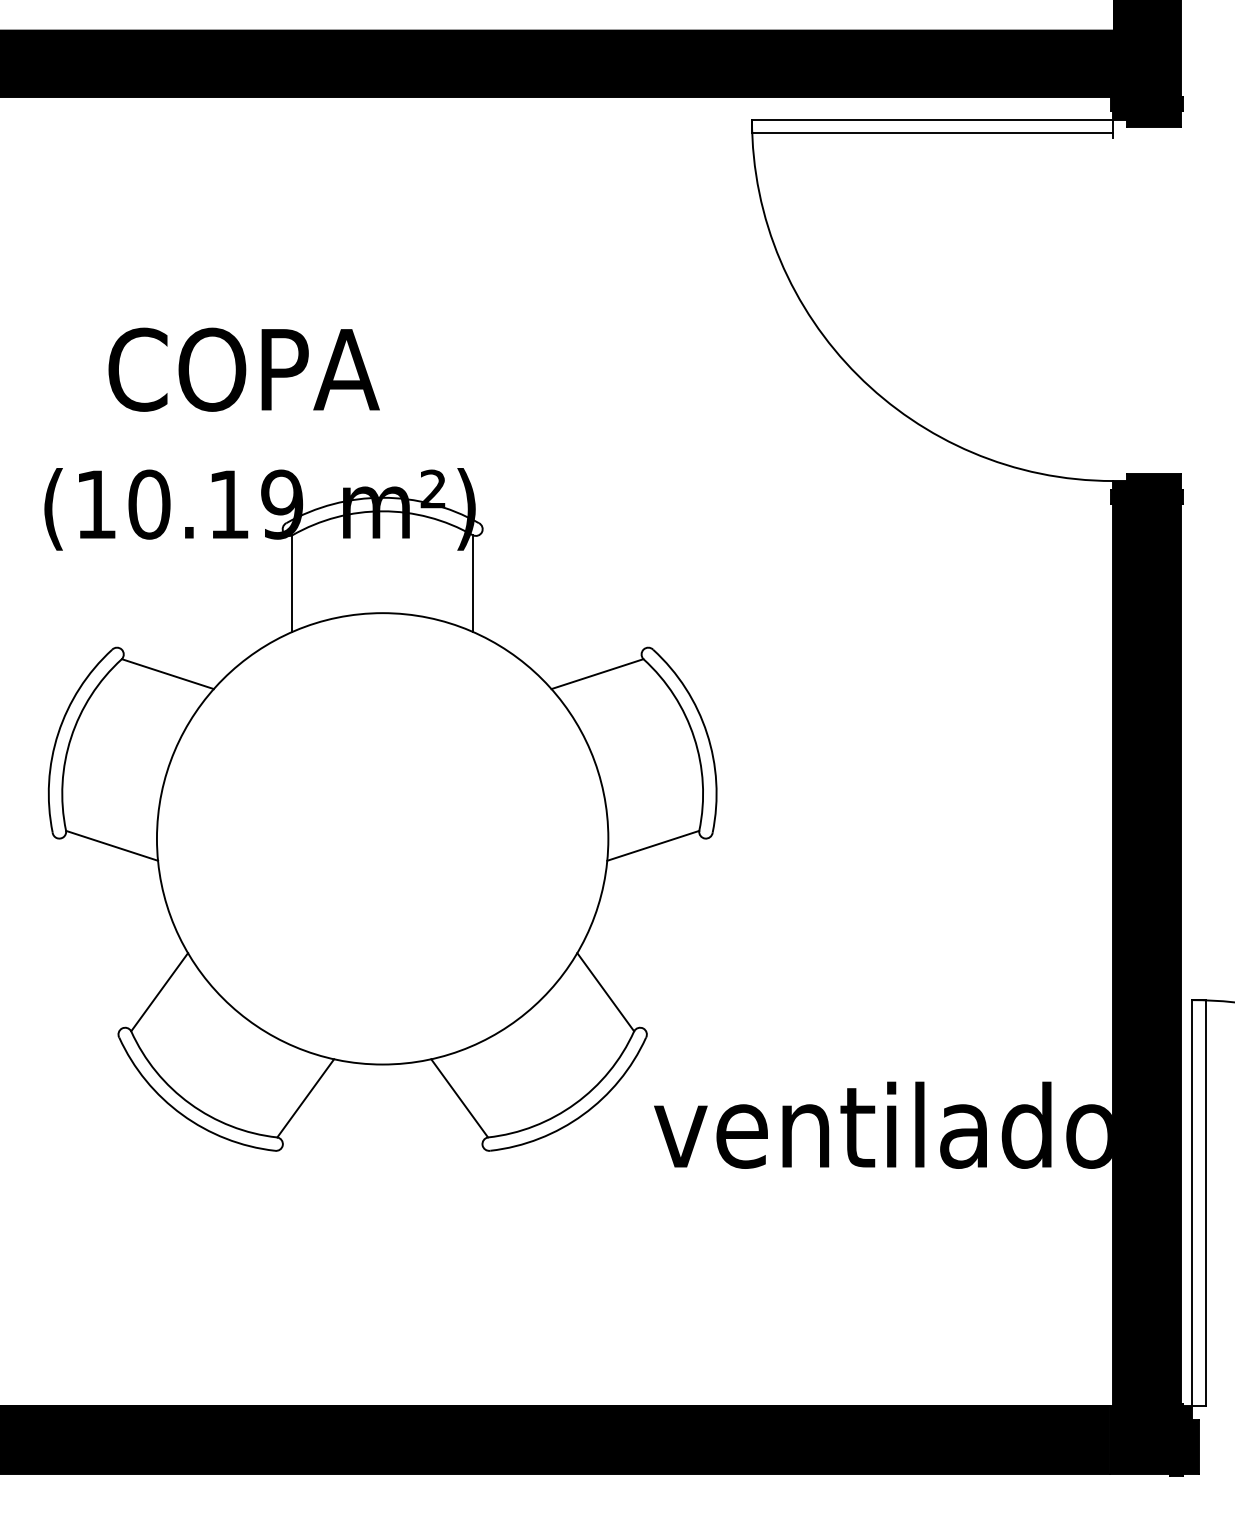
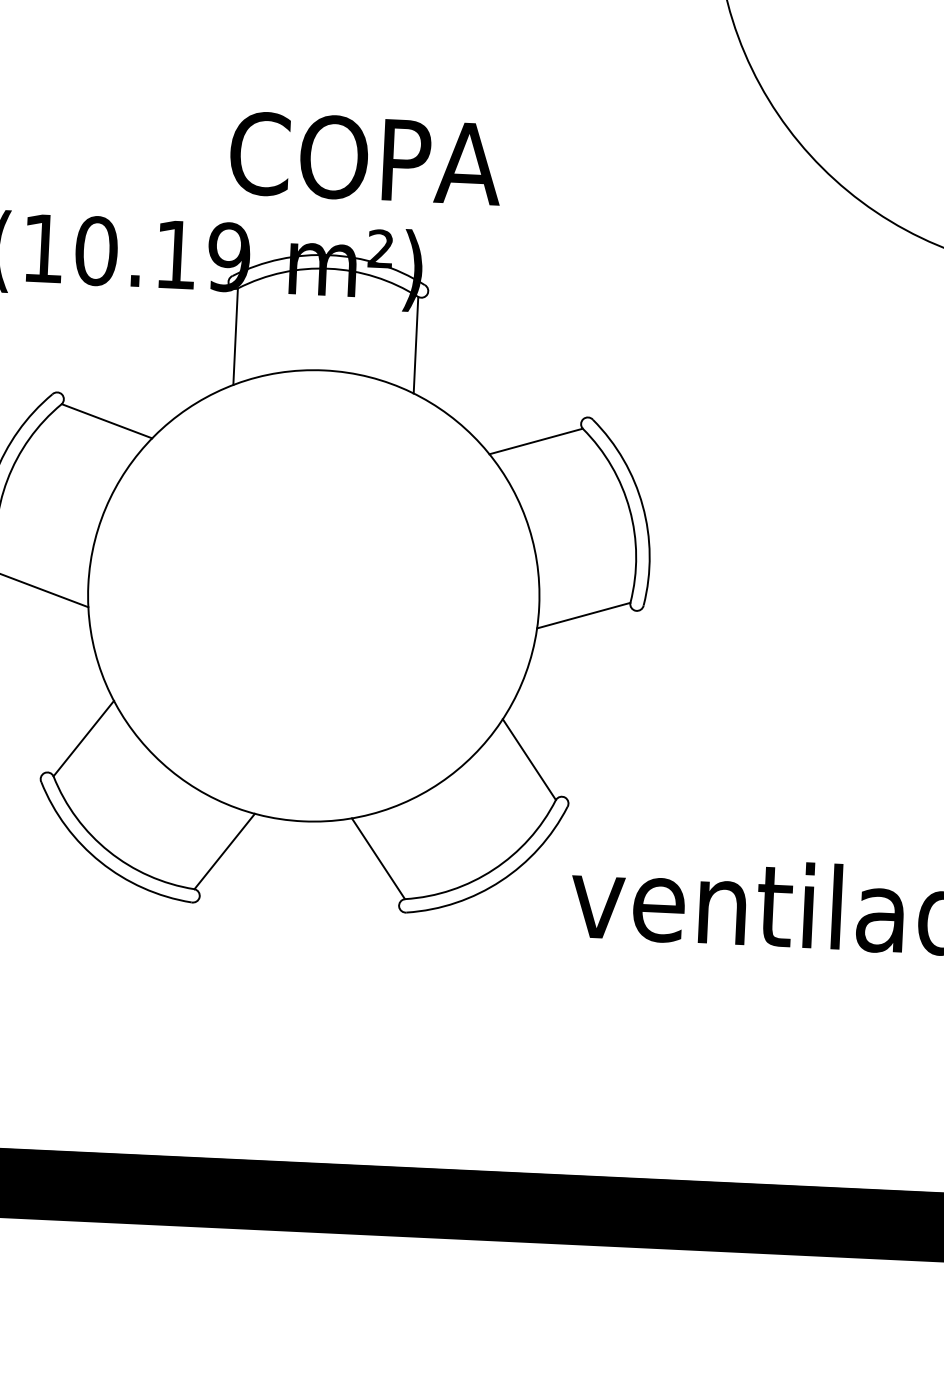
text: (243, 369) -> (365, 158), moved

